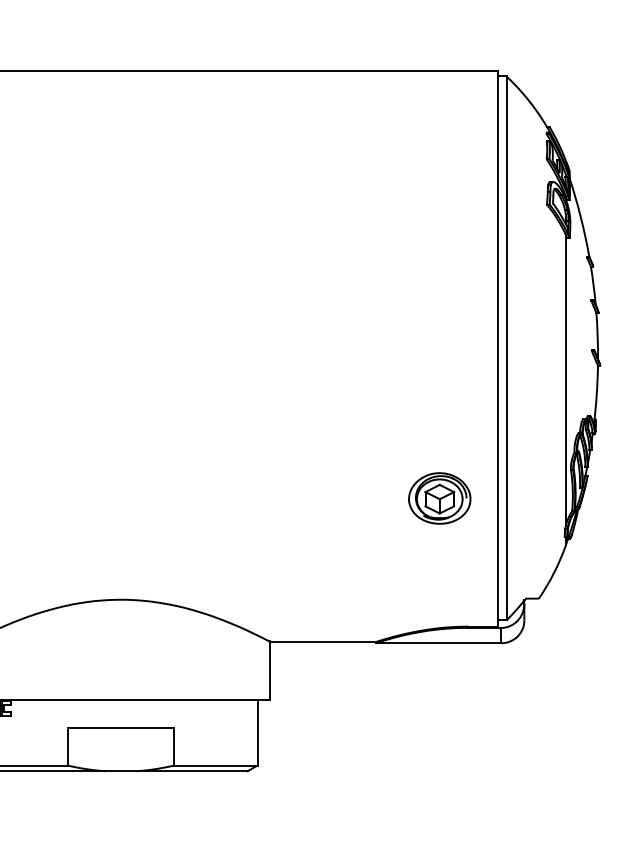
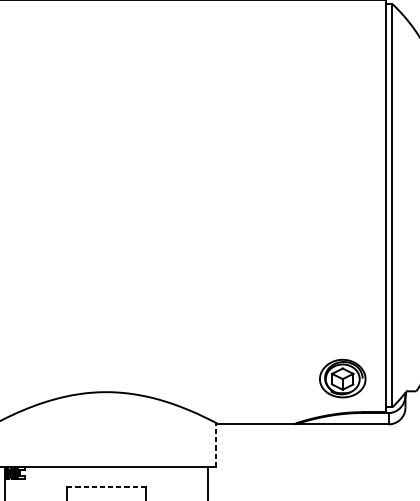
part: (439, 498) -> (342, 378), moved
line: (269, 670) -> (216, 444), solid -> dashed
line: (120, 727) -> (105, 486), solid -> dashed

